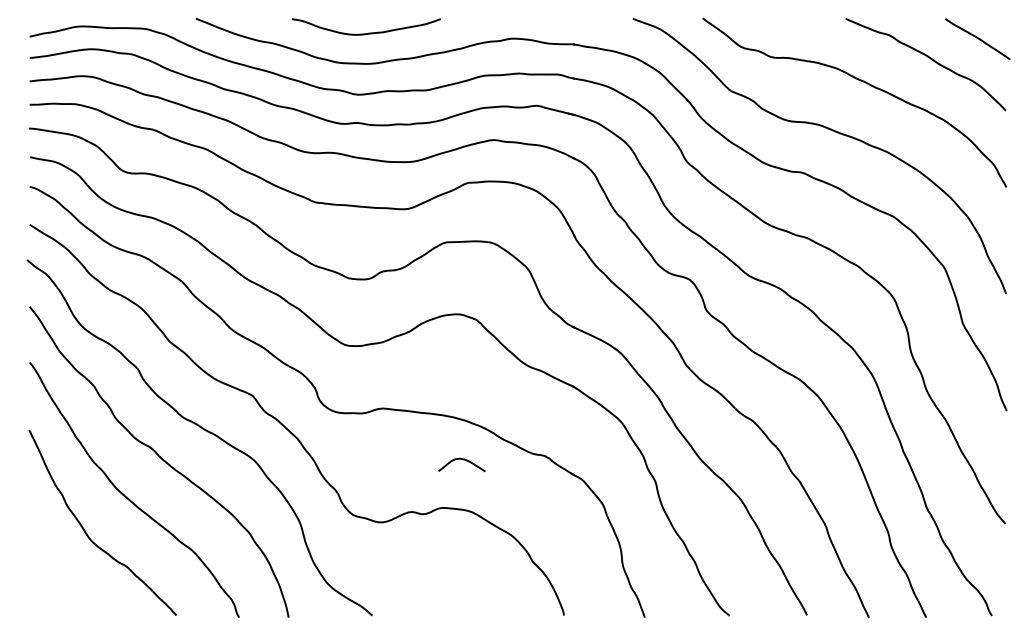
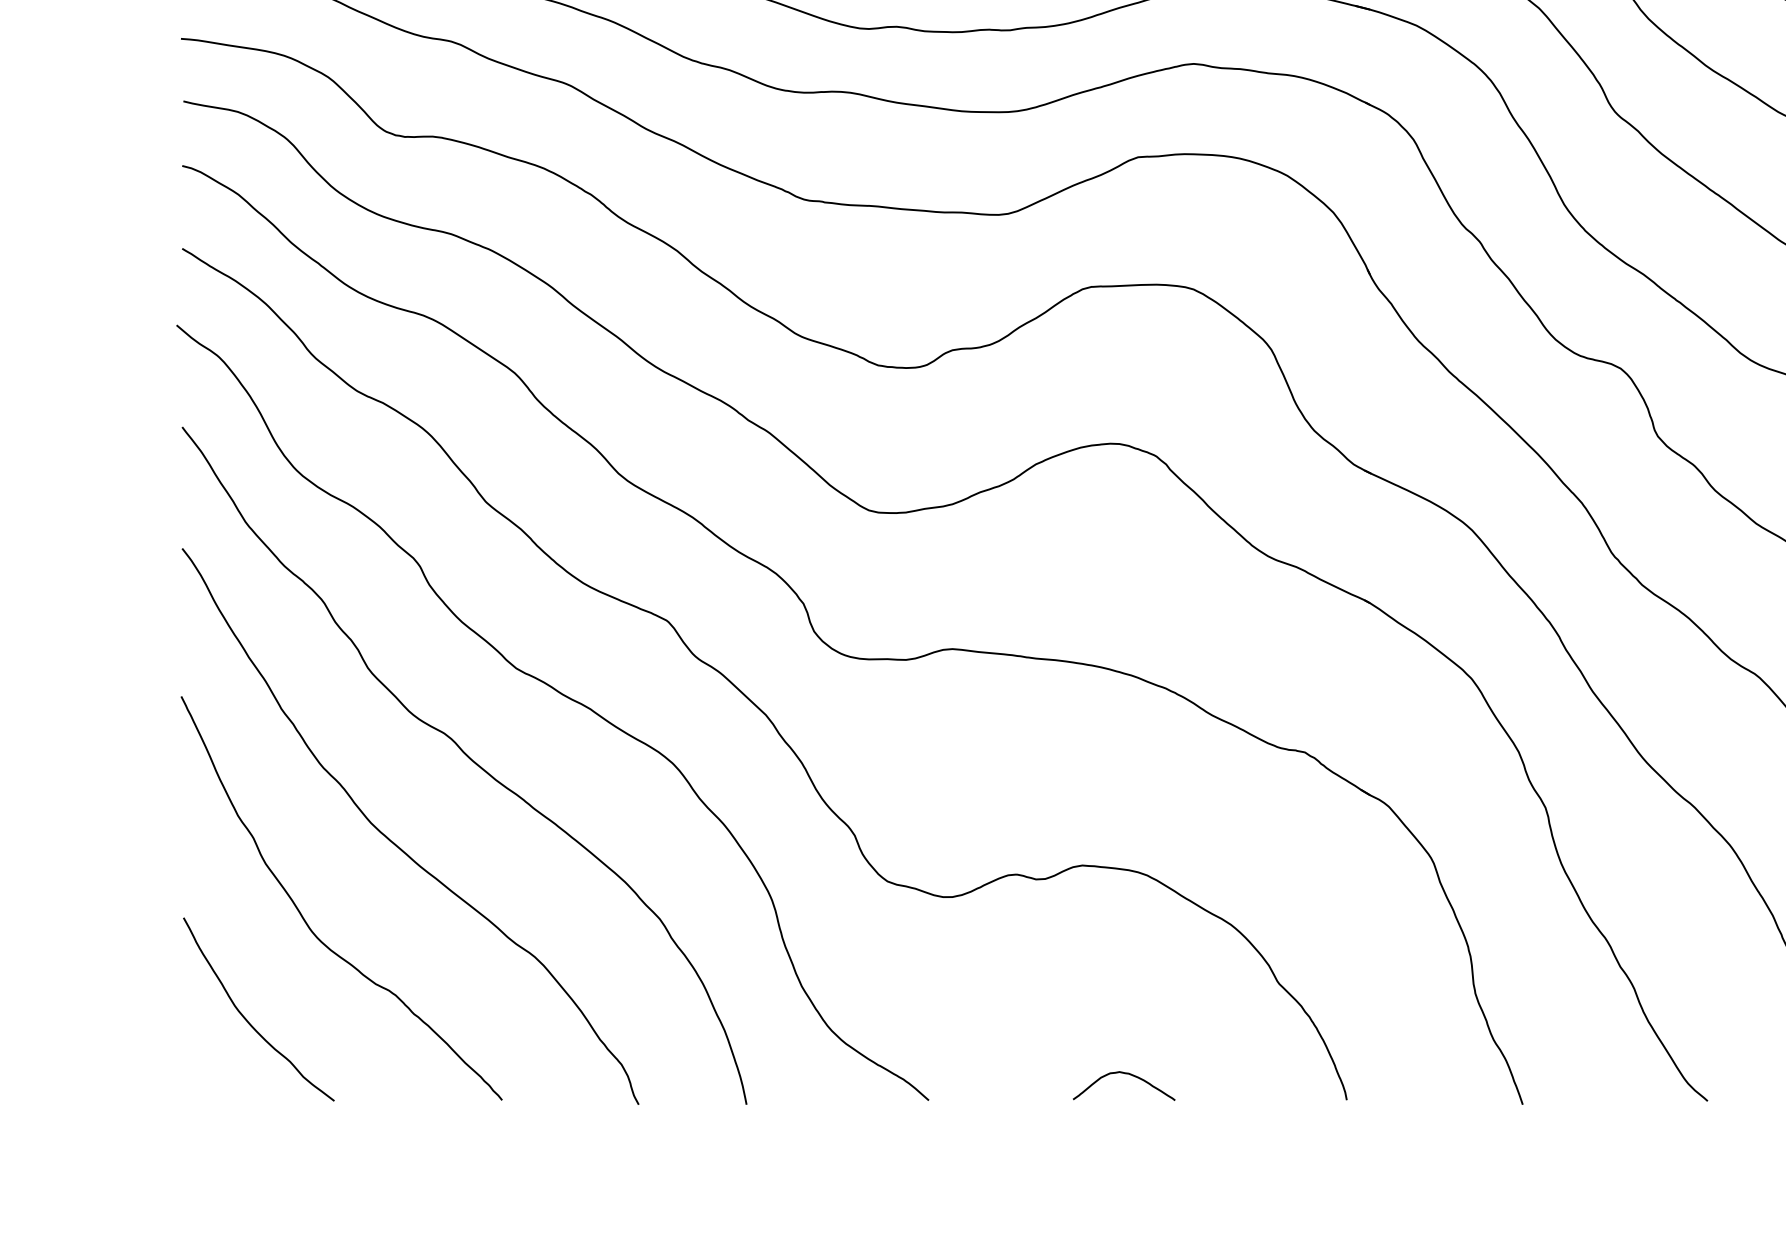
curve: (462, 460) -> (1125, 1076), moved
curve: (59, 577) -> (247, 1017), added

